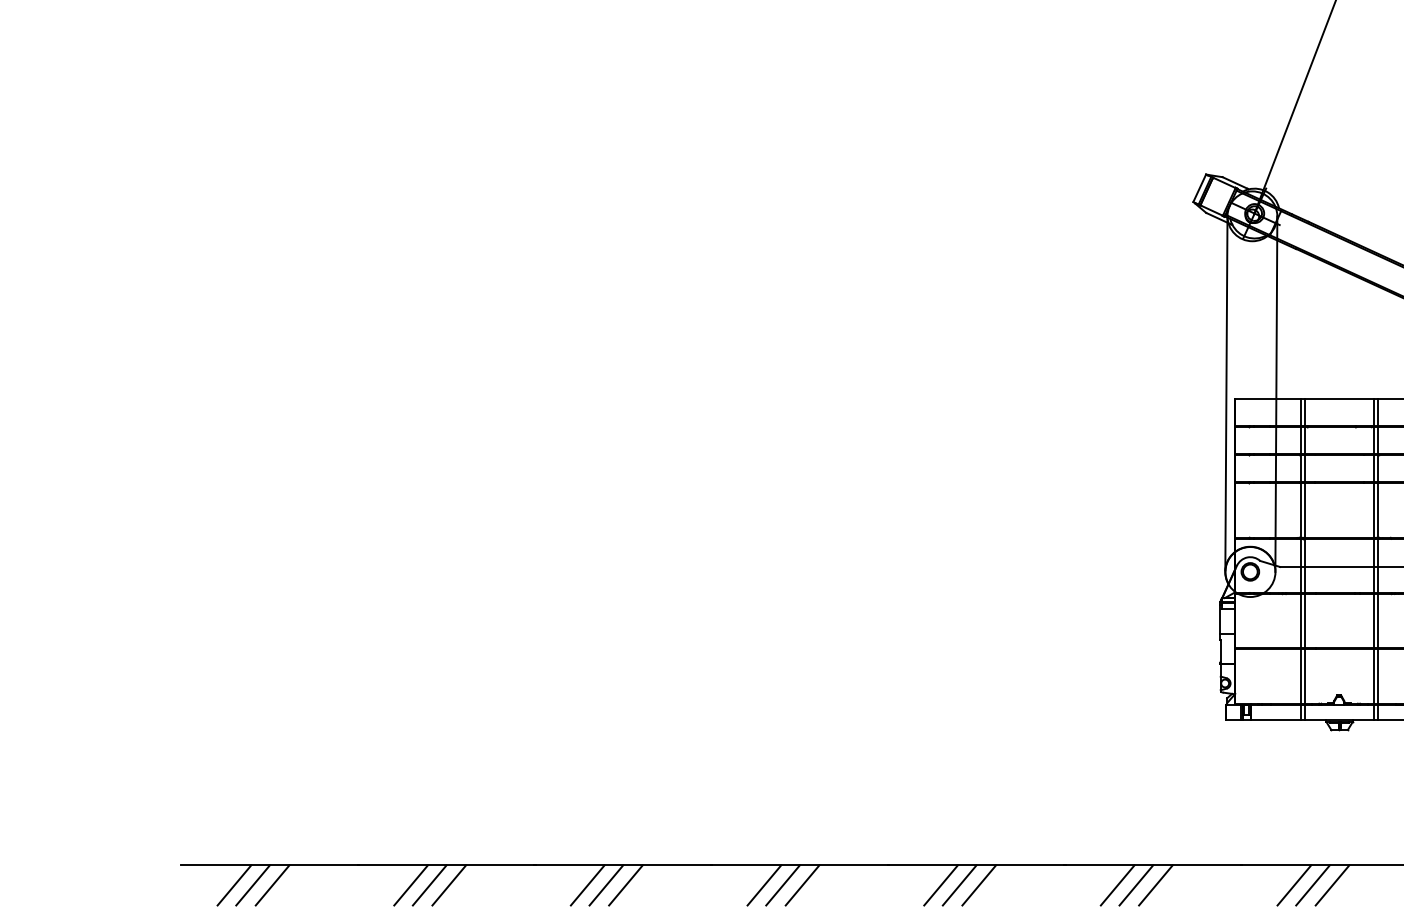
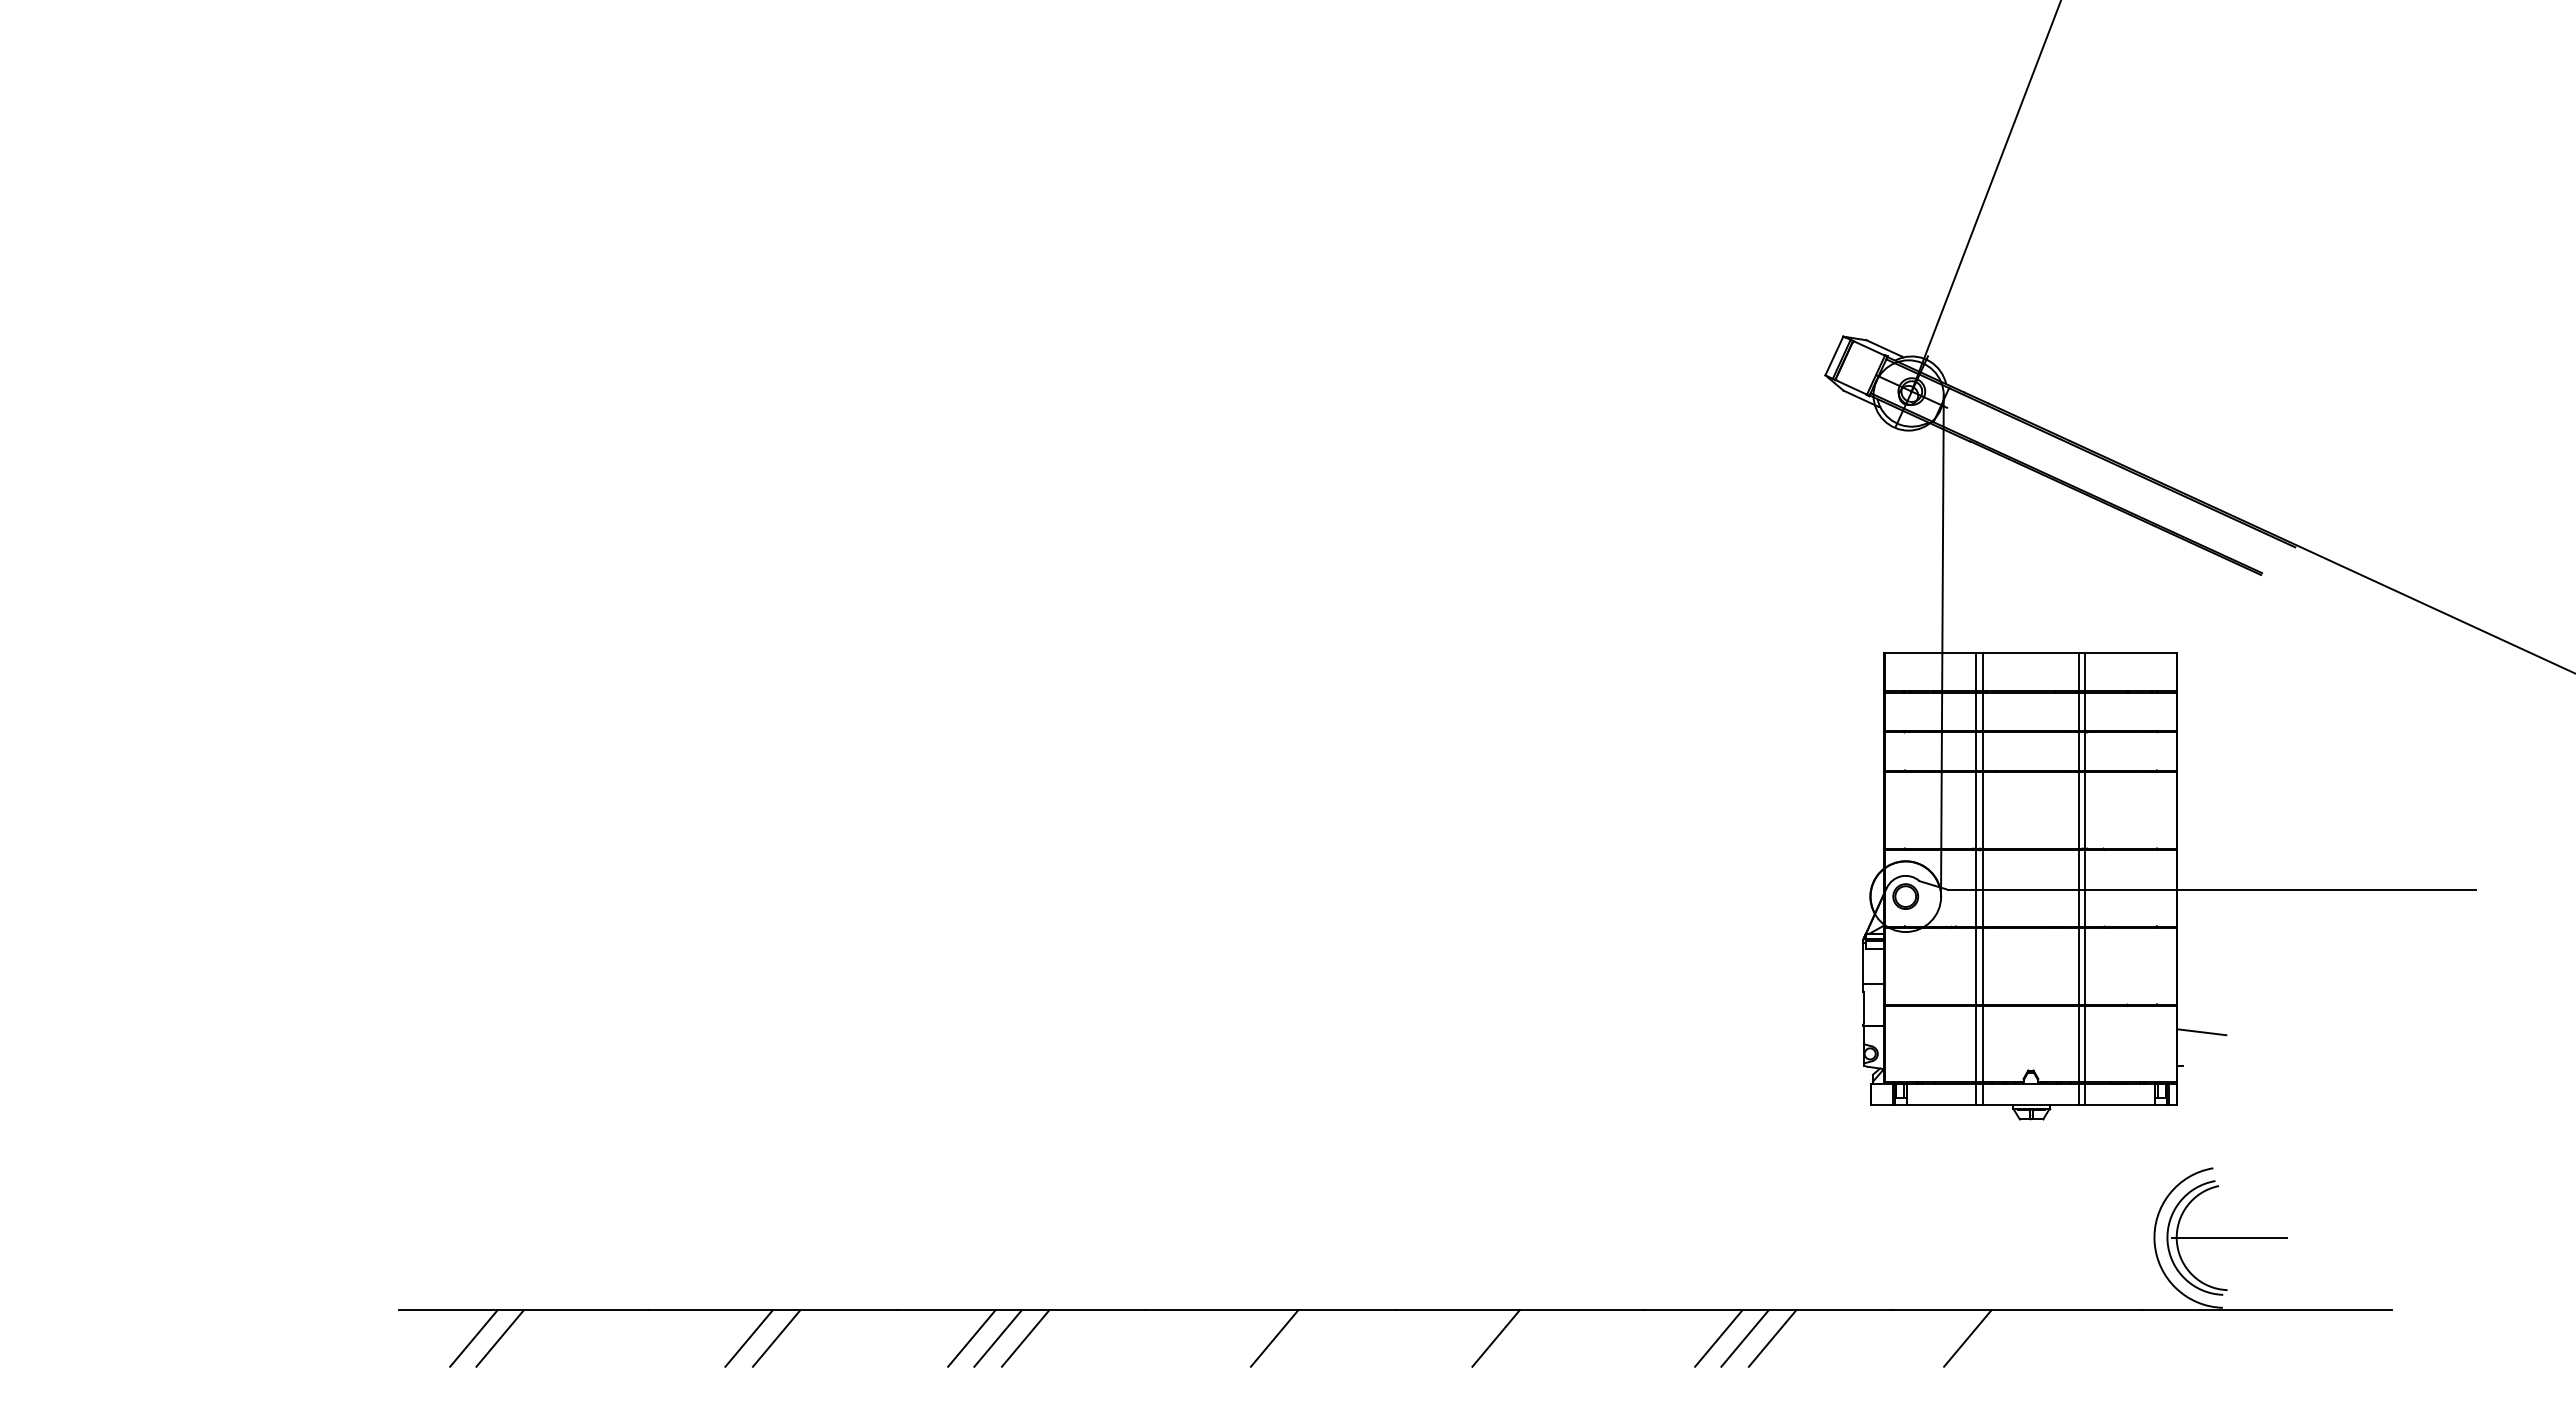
line: (1226, 393) -> (1871, 644), removed
line: (272, 885) -> (527, 1338), removed
line: (410, 885) -> (722, 1338), removed
line: (764, 885) -> (1220, 1338), removed
line: (782, 885) -> (1246, 1338), removed
line: (940, 885) -> (1469, 1338), removed
line: (979, 885) -> (1523, 1338), removed
line: (1312, 885) -> (1993, 1338), removed
line: (1332, 885) -> (2021, 1338), removed

